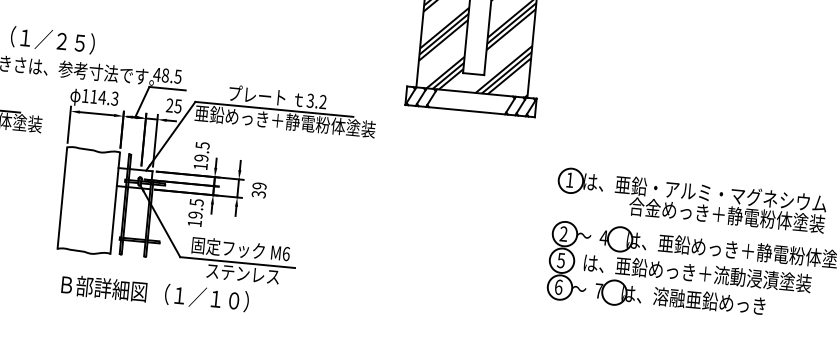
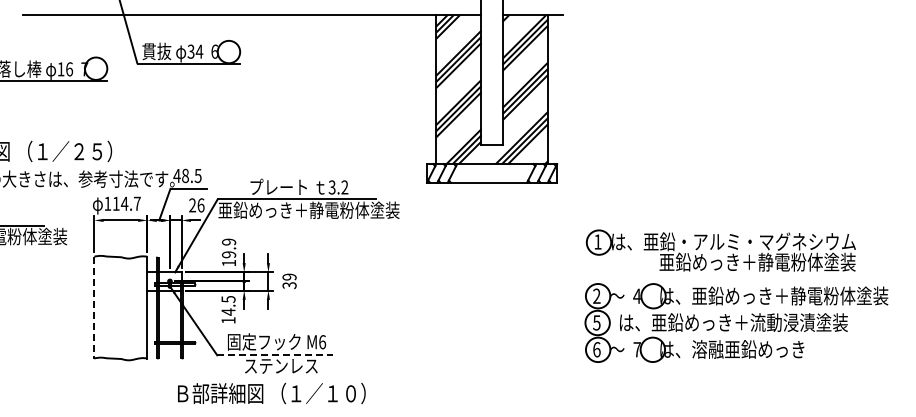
text: (114, 98) -> (136, 203), 114.3 -> 114.7
text: (177, 106) -> (200, 205), 25 -> 26
text: (203, 144) -> (229, 241), 19.5 -> 19.9
line: (62, 197) -> (94, 307), solid -> dashed
text: (645, 206) -> (675, 261), 合金めっき＋静電粉体塗装 -> 亜鉛めっき＋静電粉体塗装
text: (195, 214) -> (228, 311), 19.5 -> 14.5
line: (237, 262) -> (274, 355), solid -> dashed
text: (155, 293) -> (271, 393), moved

